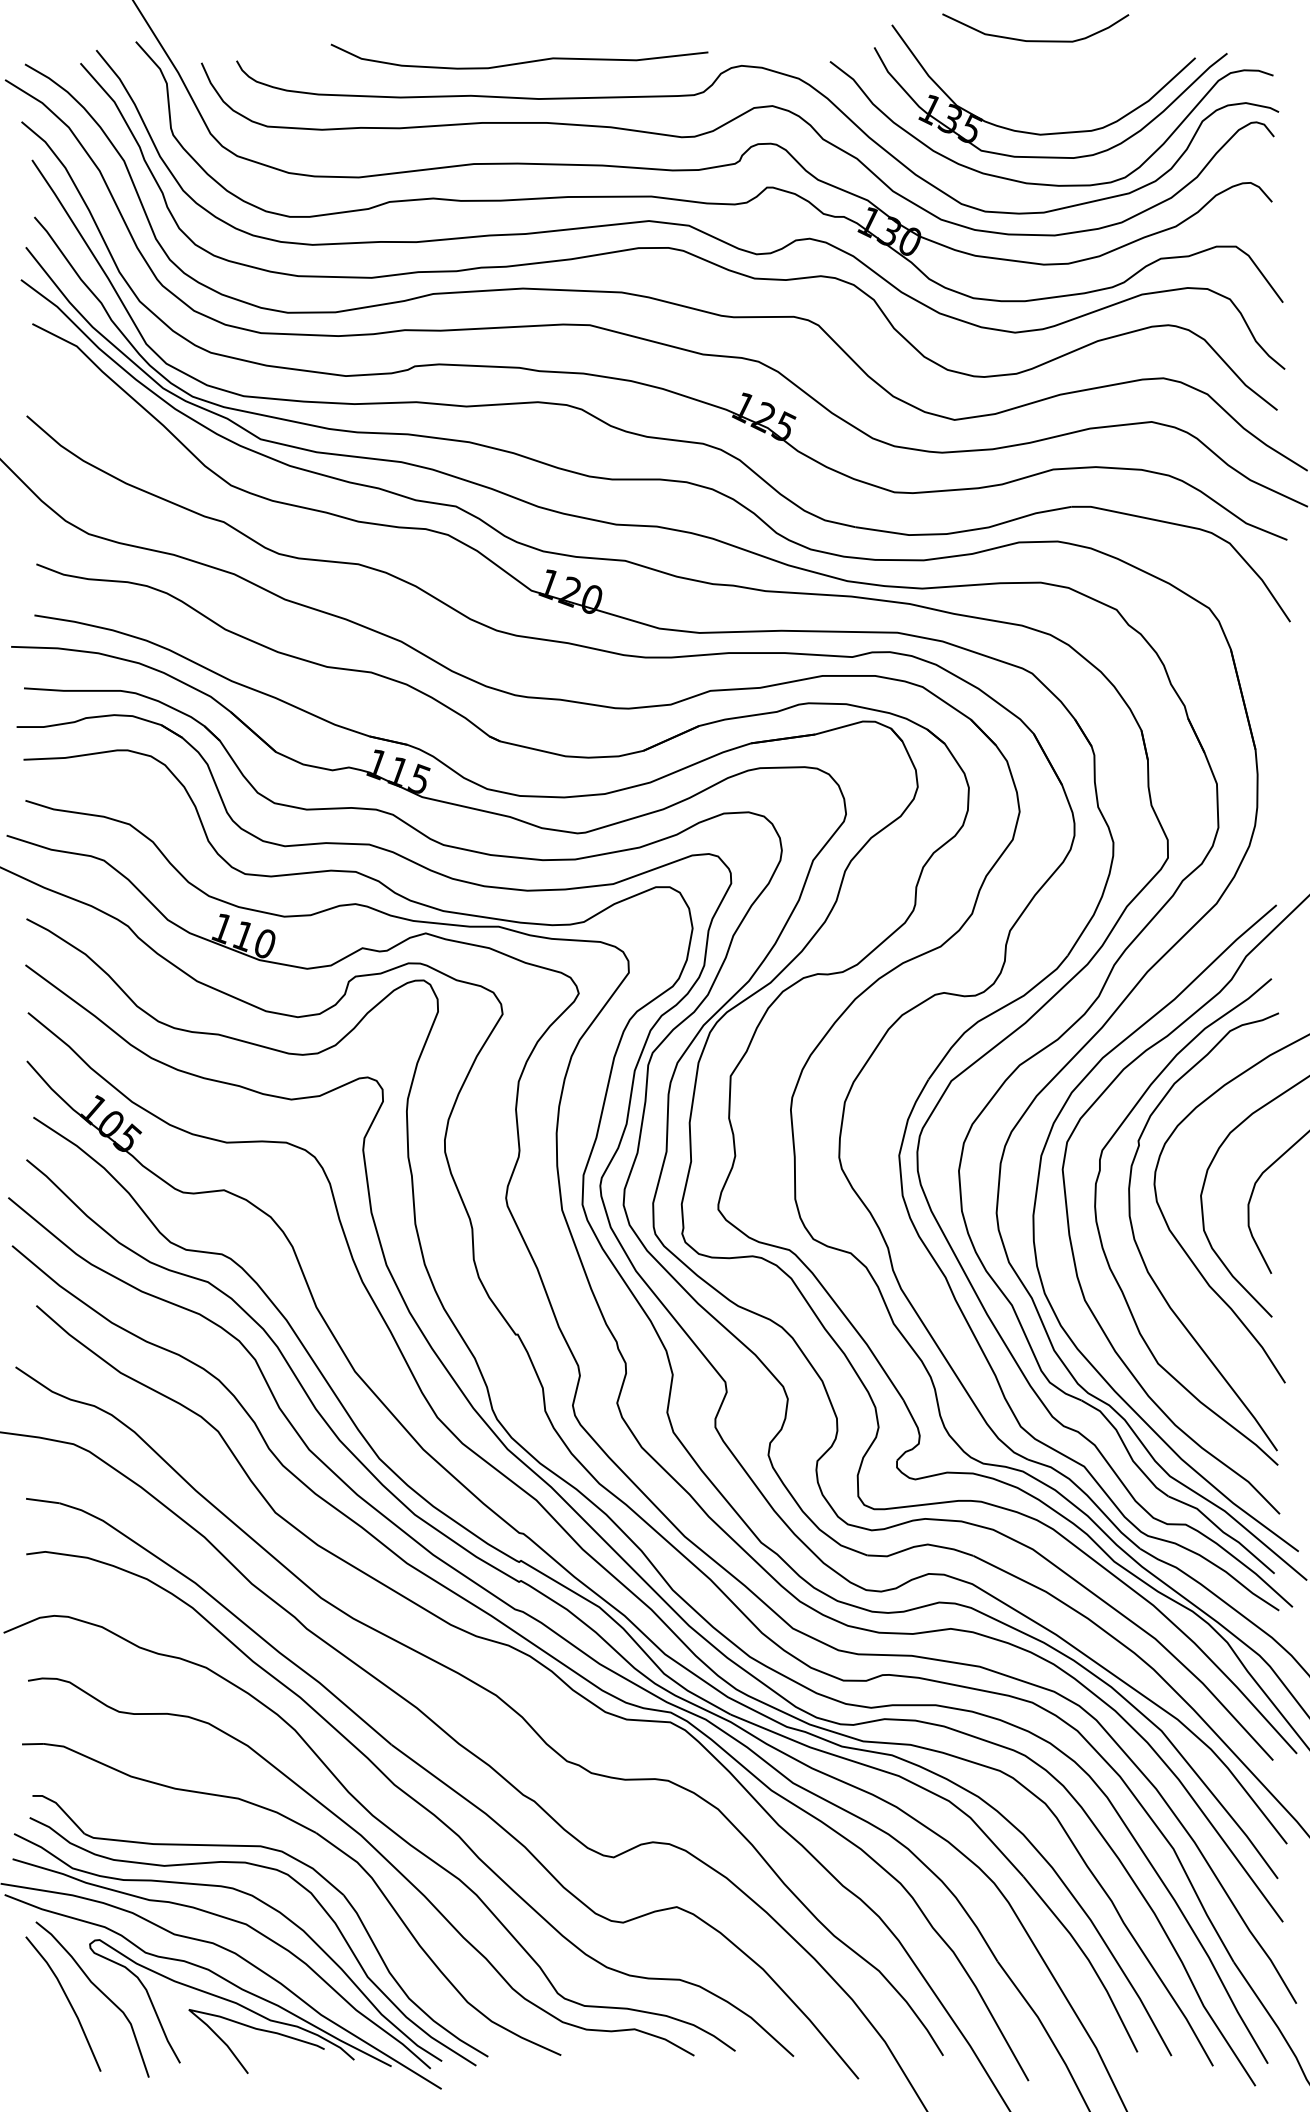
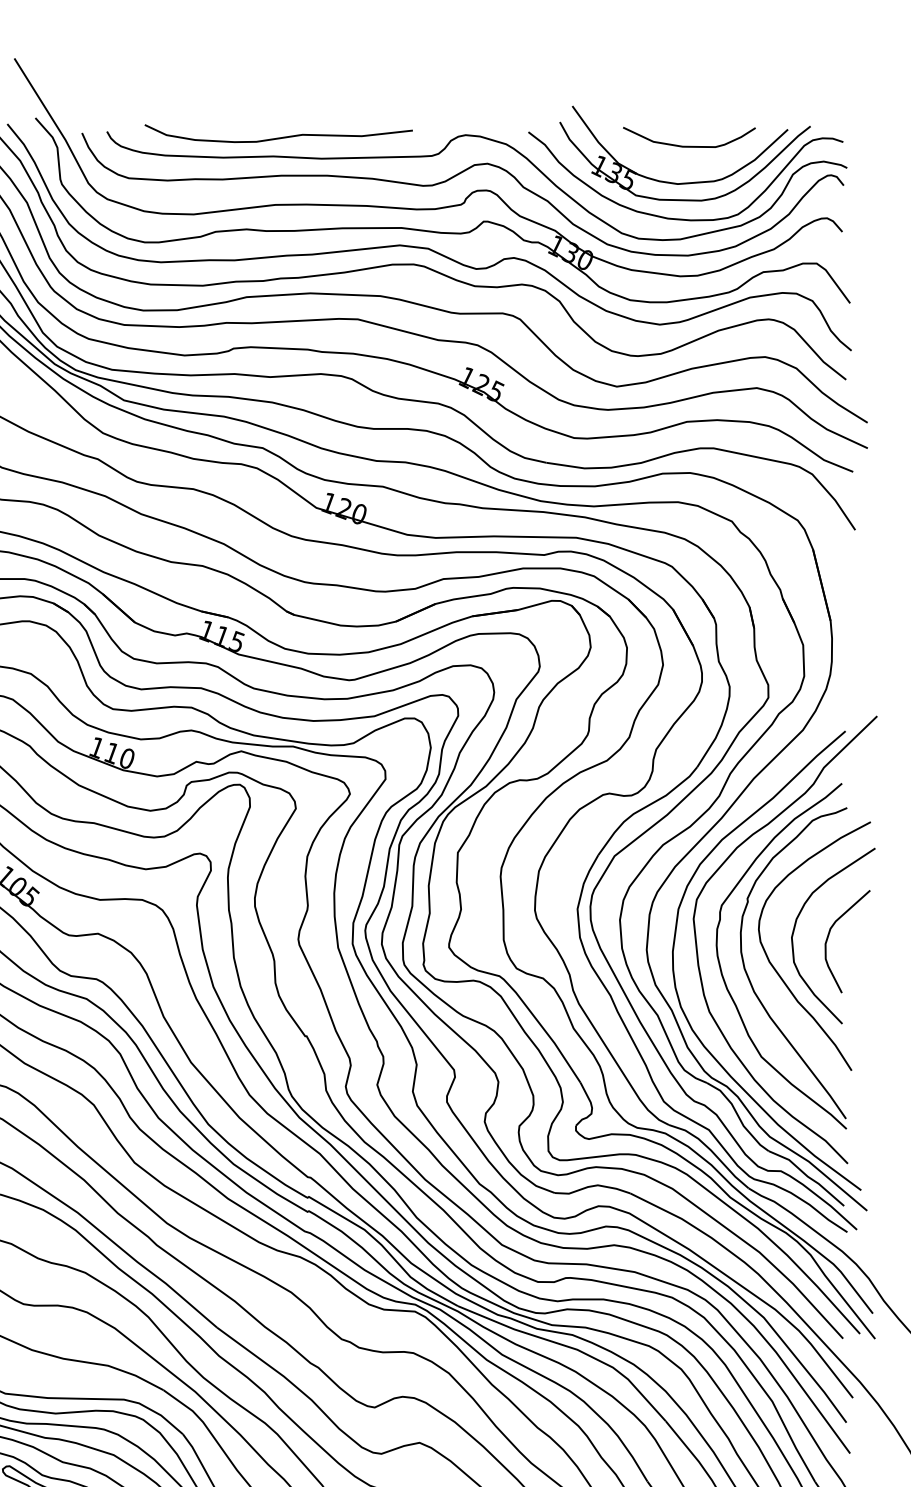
curve: (1035, 40) -> (689, 146), moved
curve: (519, 62) -> (278, 137), moved

